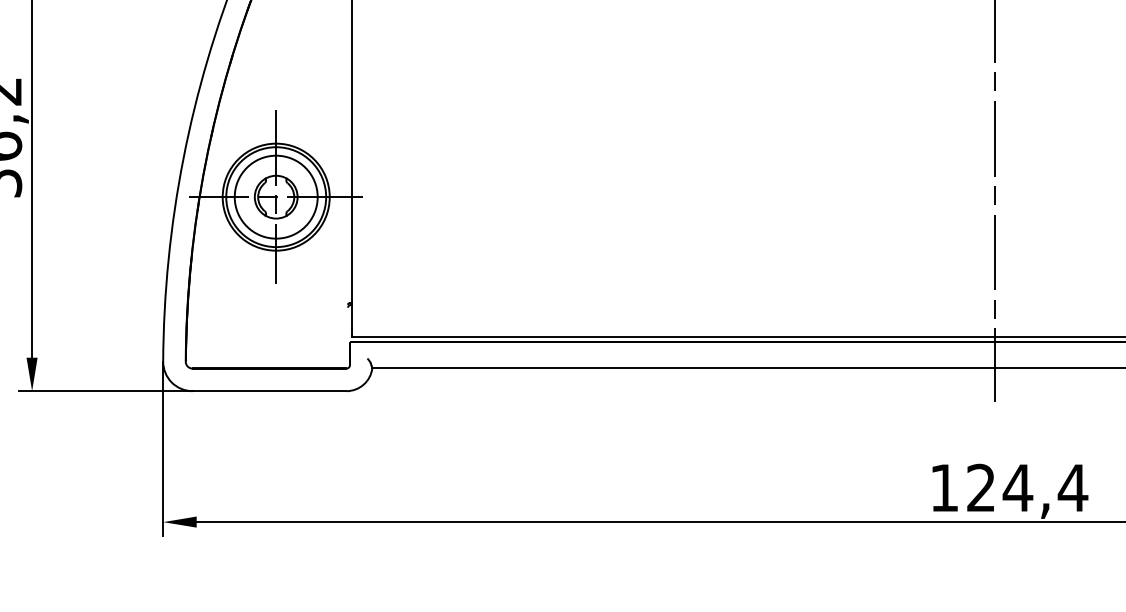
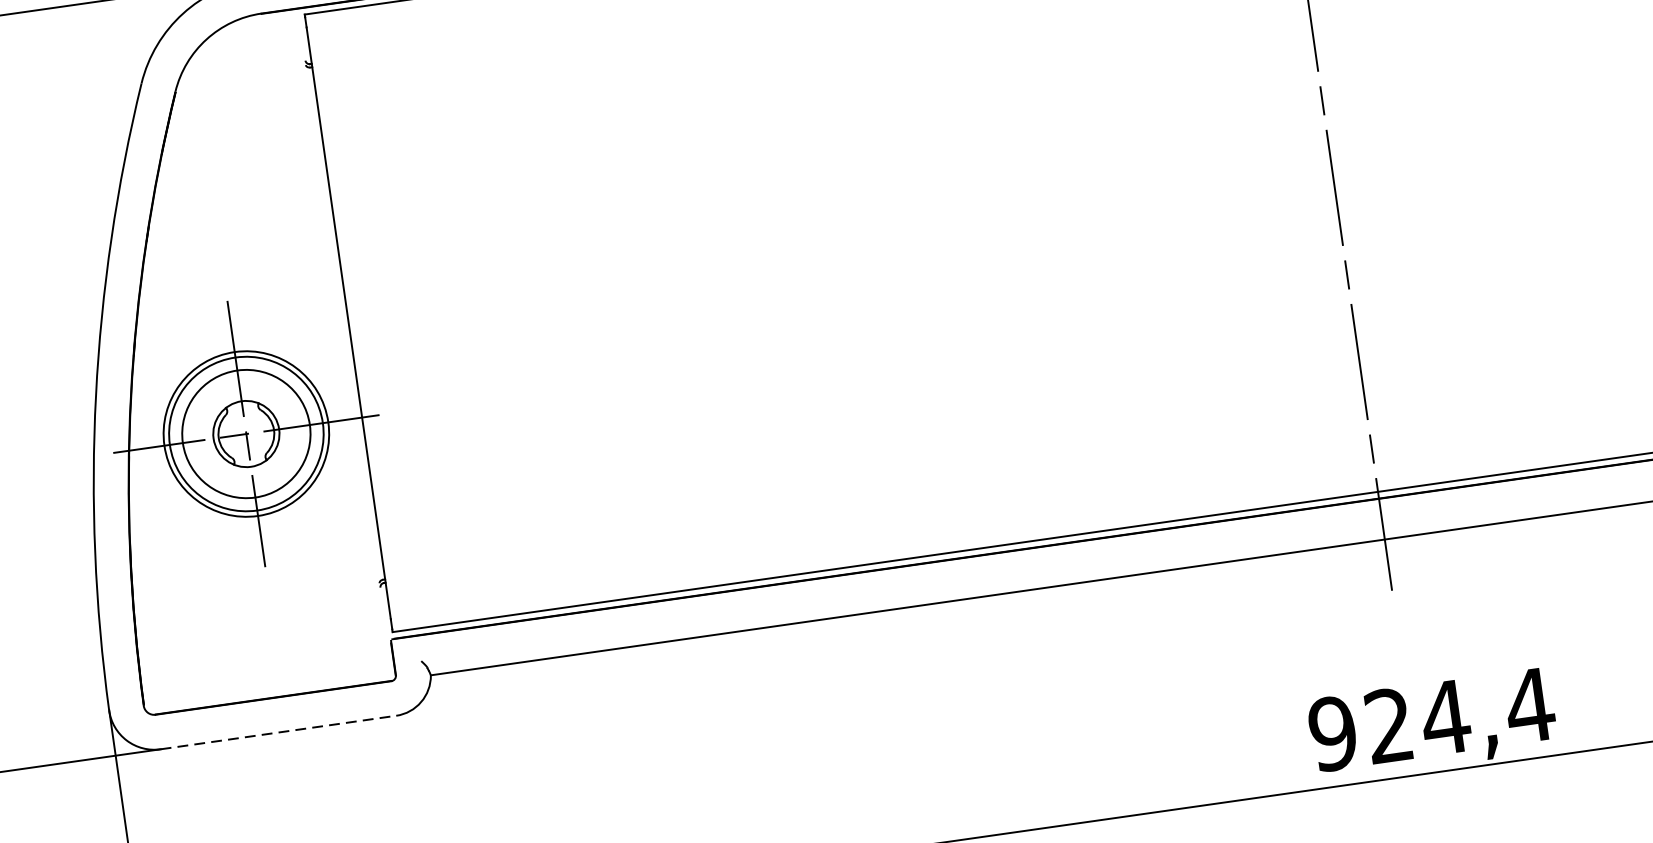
line: (269, 391) -> (278, 733), solid -> dashed
text: (944, 487) -> (1332, 732), 124,4 -> 924,4

